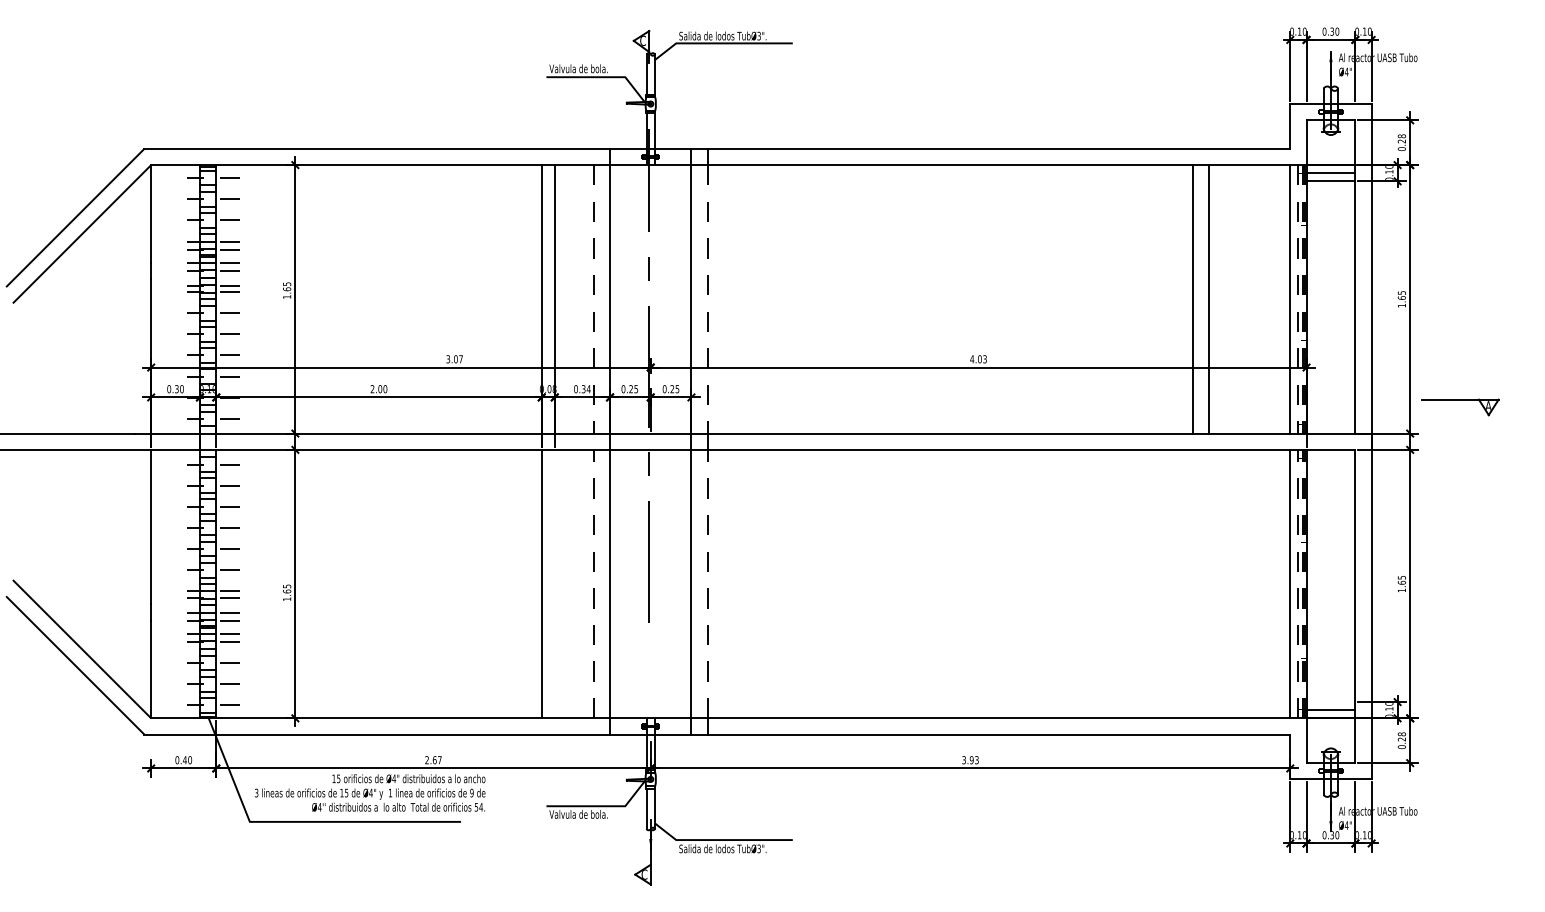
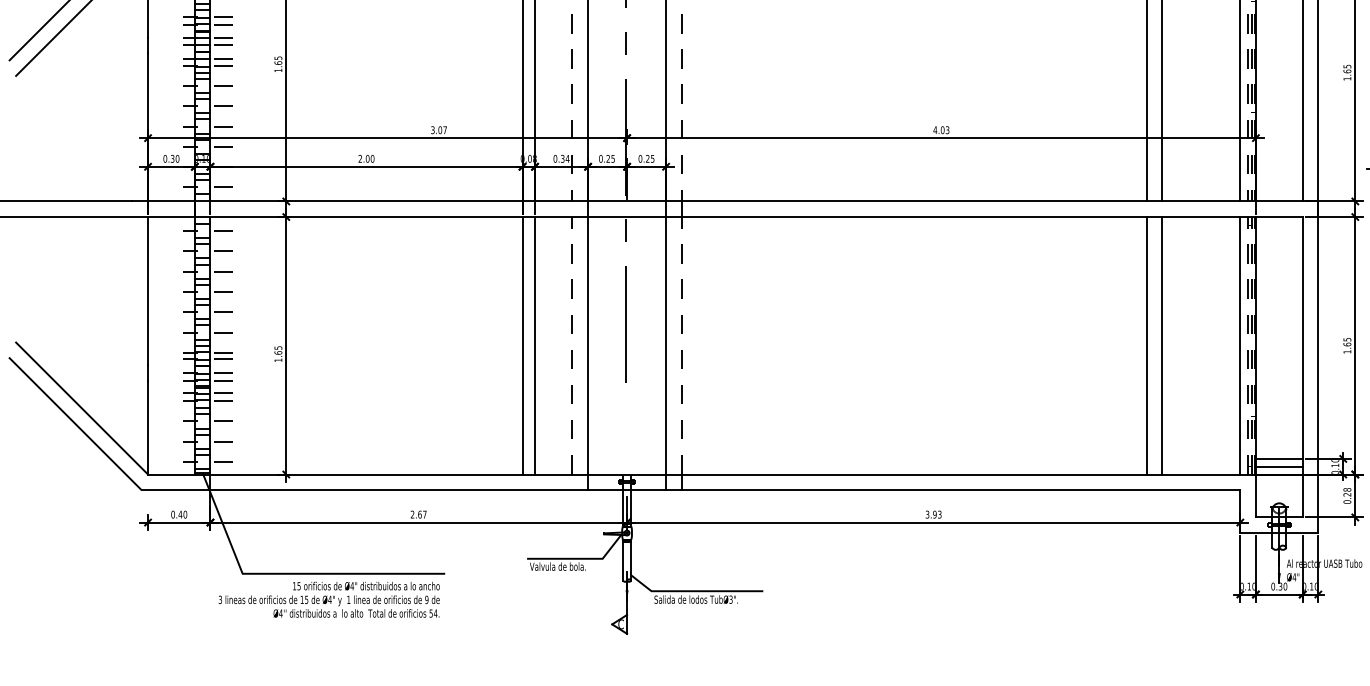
line: (554, 583) -> (534, 345), added
line: (1192, 583) -> (1146, 345), added
line: (1208, 583) -> (1161, 345), added
line: (1330, 702) -> (1278, 459), added
text: (370, 792) -> (329, 599), moved

